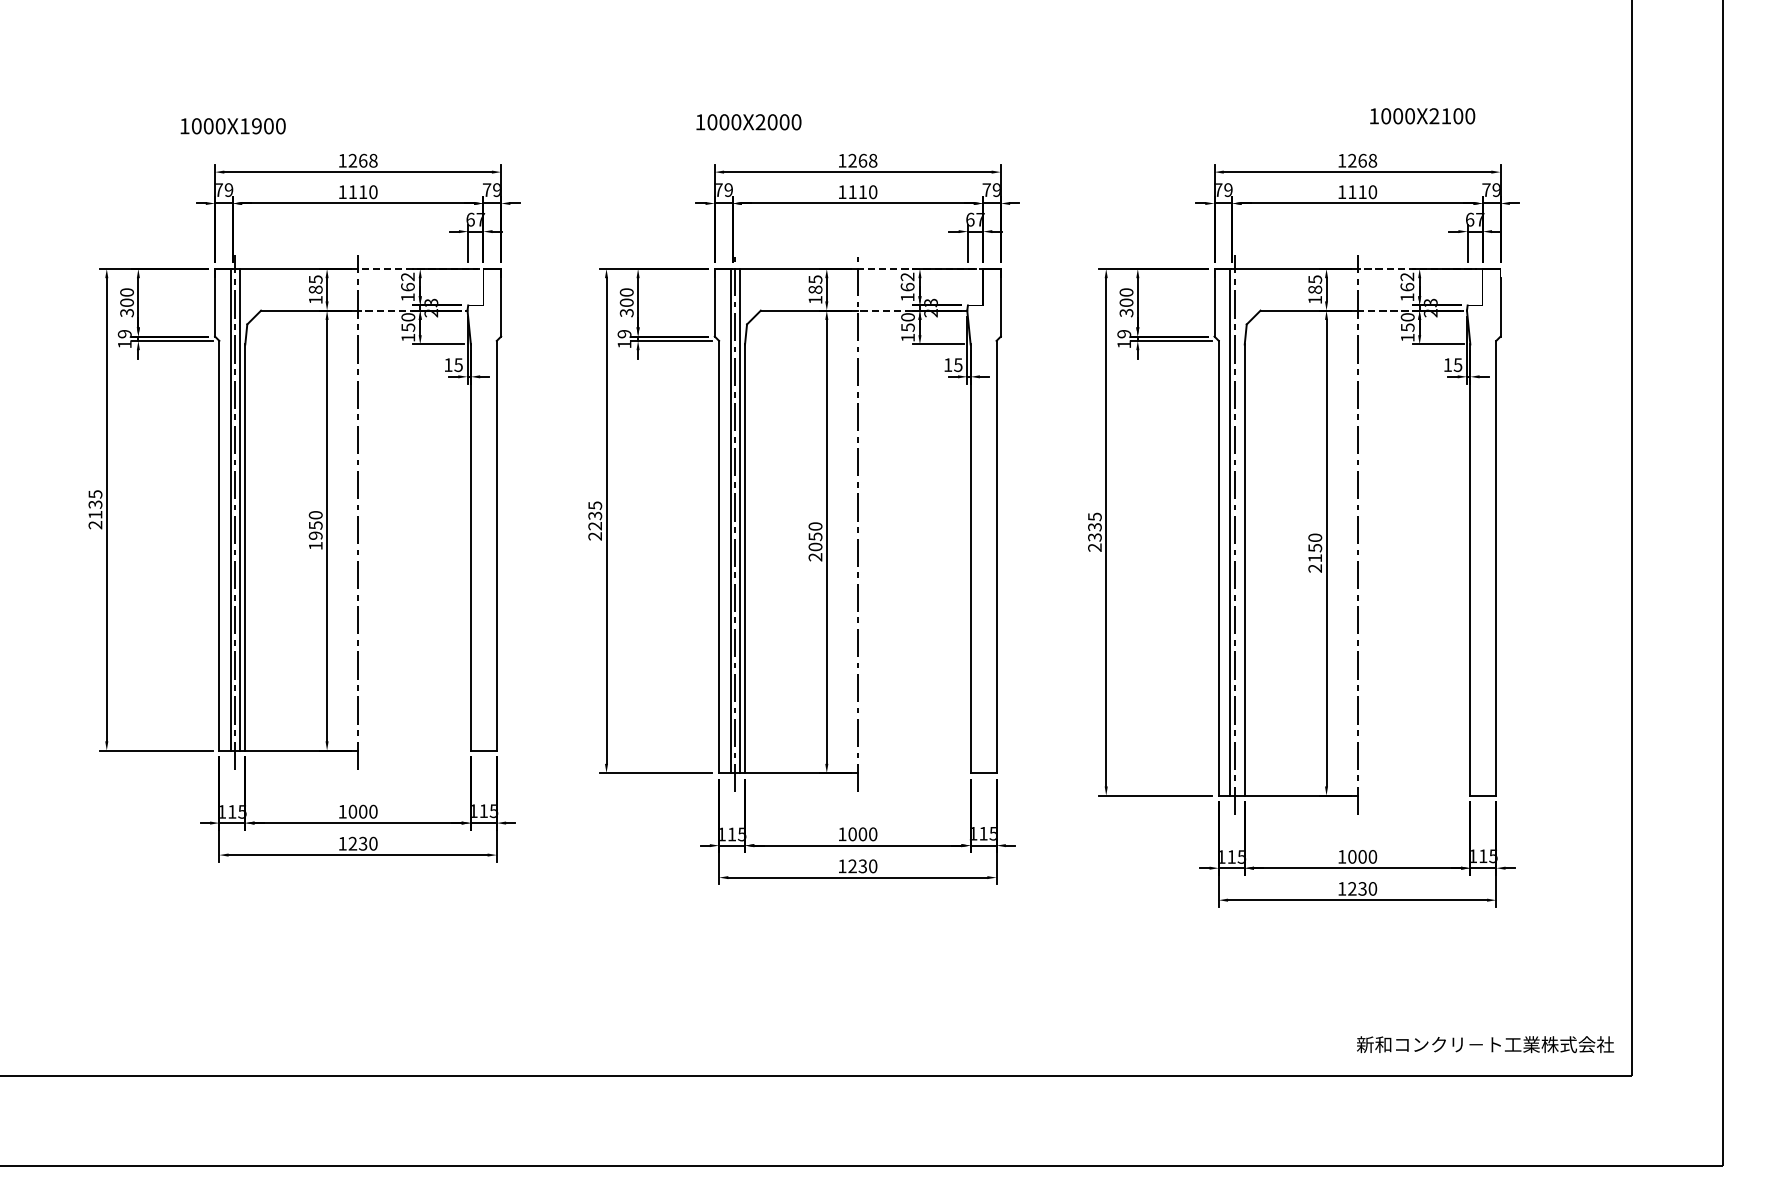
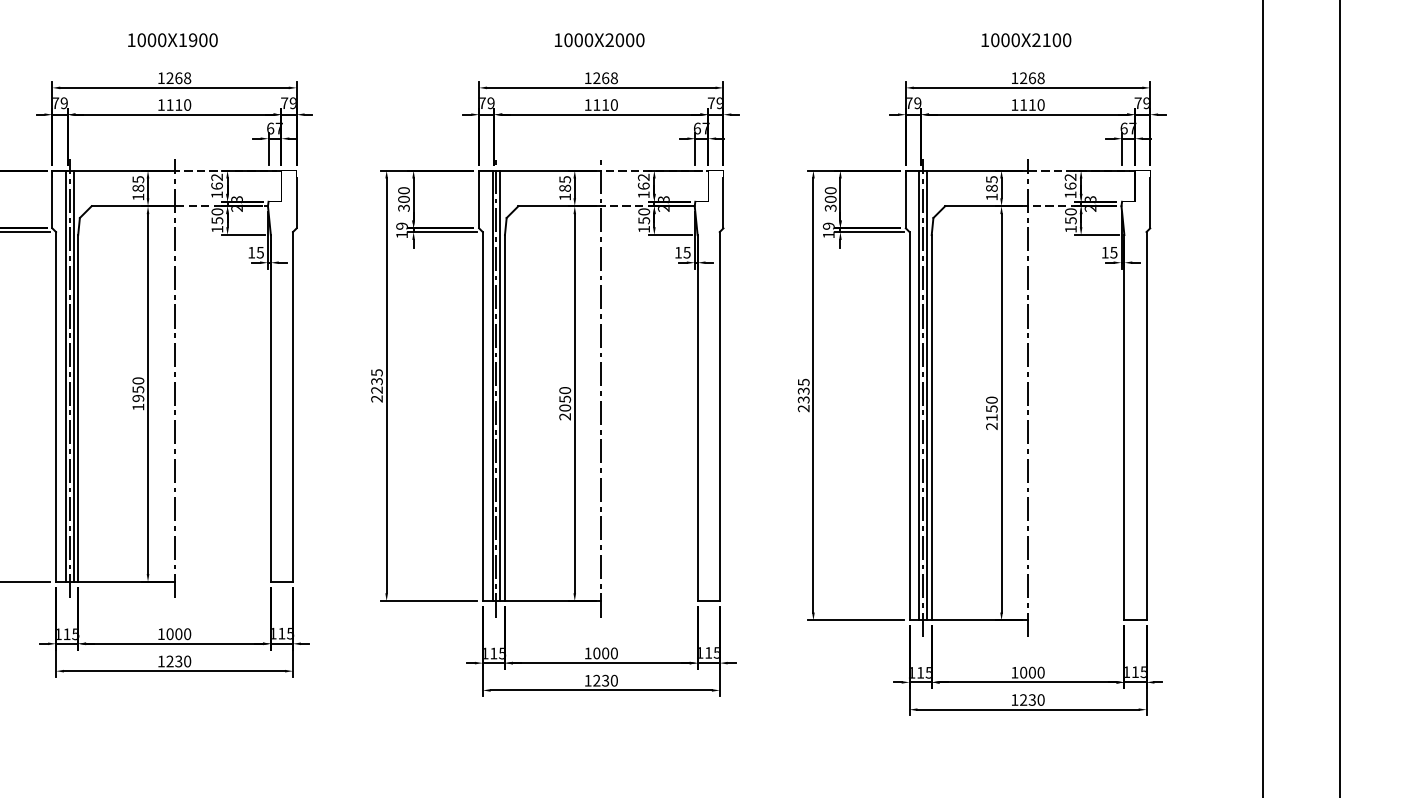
text: (1422, 116) -> (1026, 40), moved
text: (748, 122) -> (599, 40), moved
text: (232, 126) -> (172, 40), moved
line: (1239, 531) -> (927, 394), added

